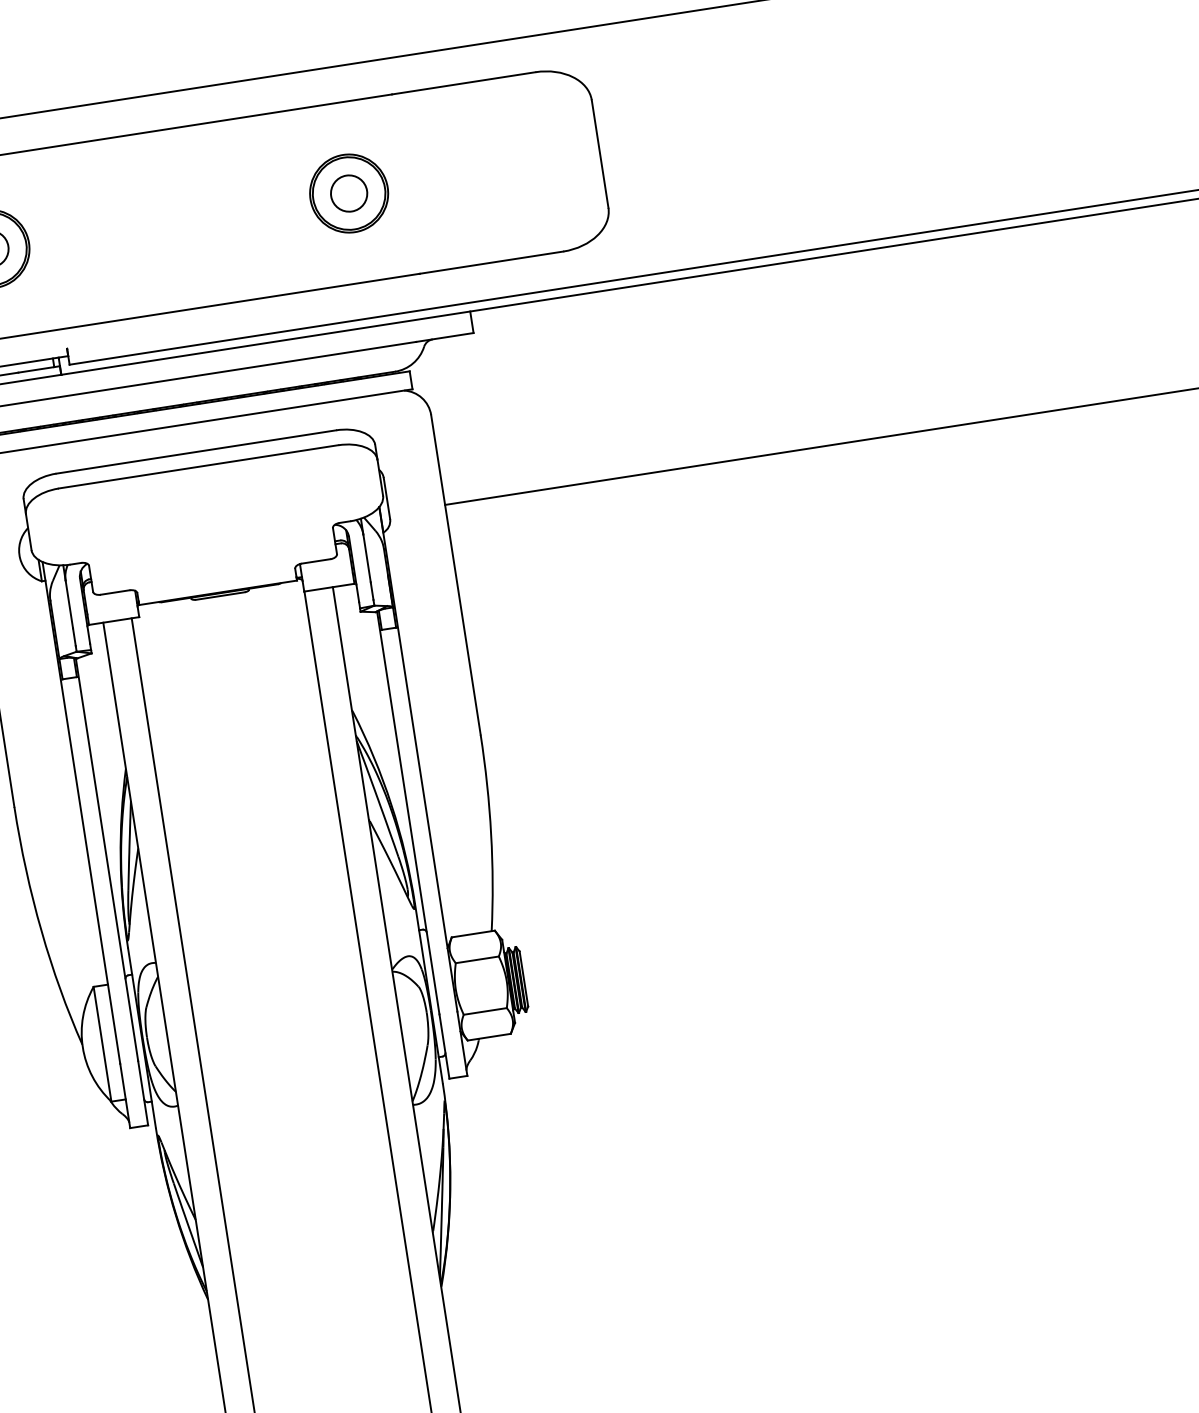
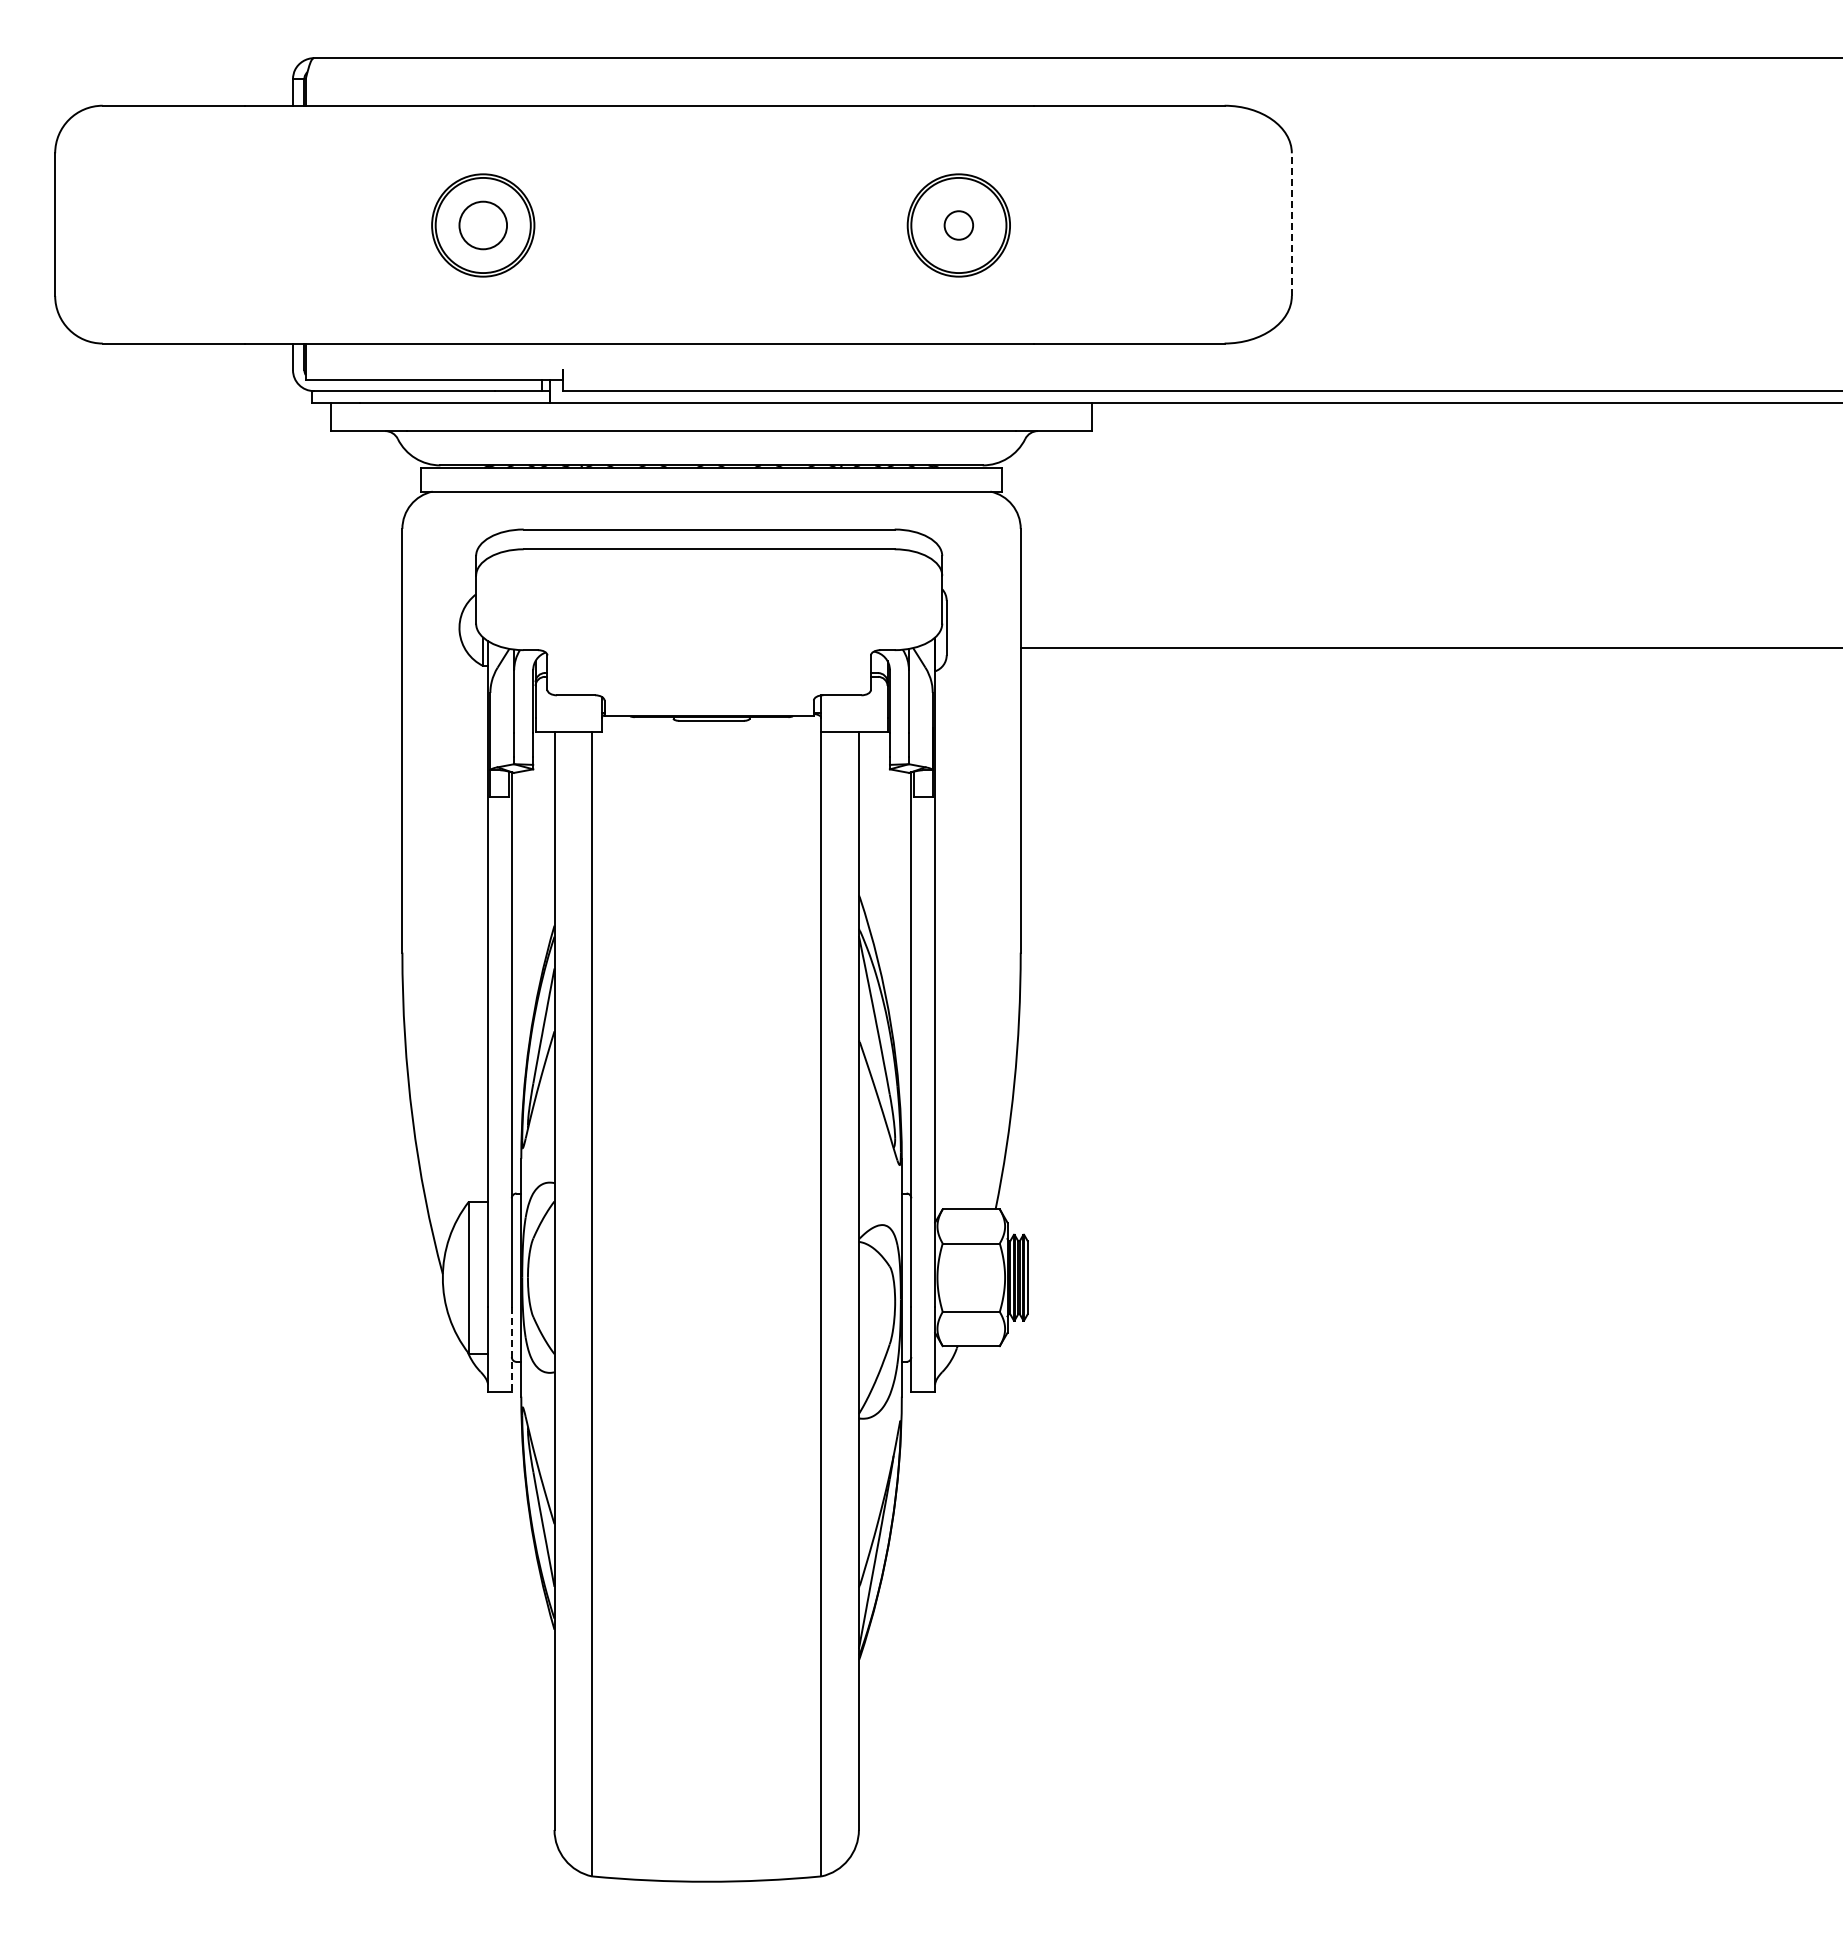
line: (599, 153) -> (1291, 224), solid -> dashed
circle: (348, 193) -> (958, 225), size x0.6
line: (142, 1093) -> (511, 1349), solid -> dashed

